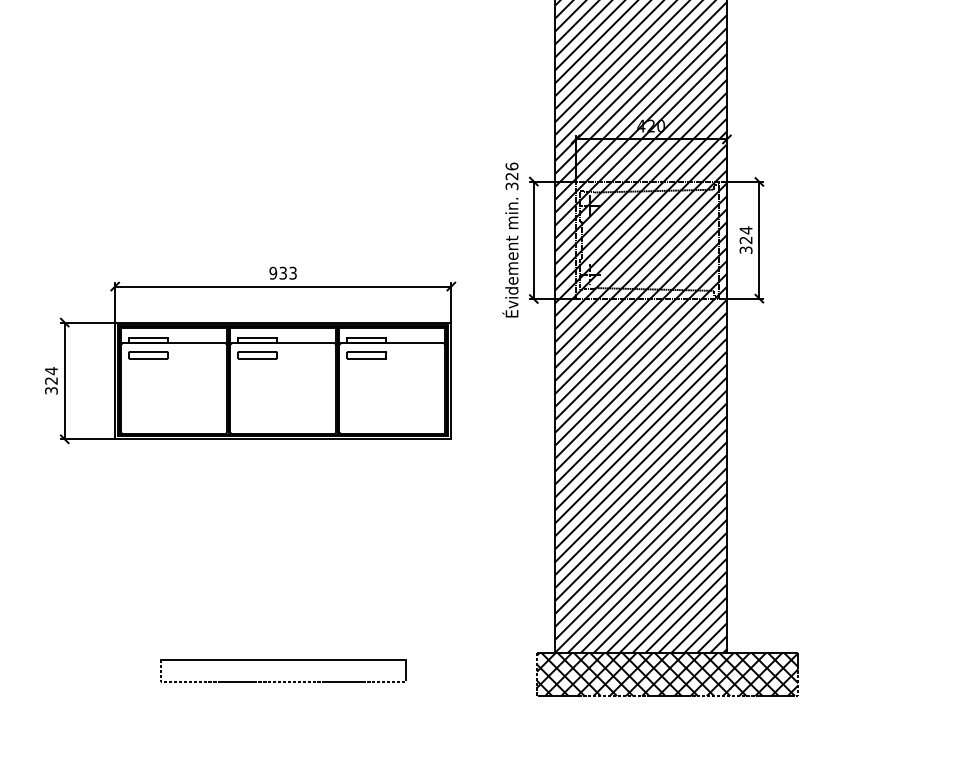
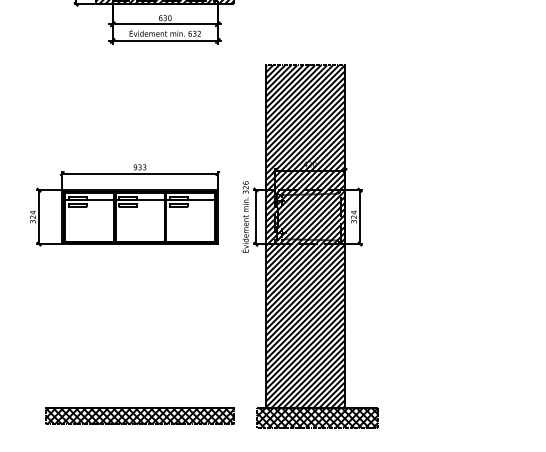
part: (251, 355) -> (125, 205), moved
part: (282, 669) -> (139, 415), size x1.67

